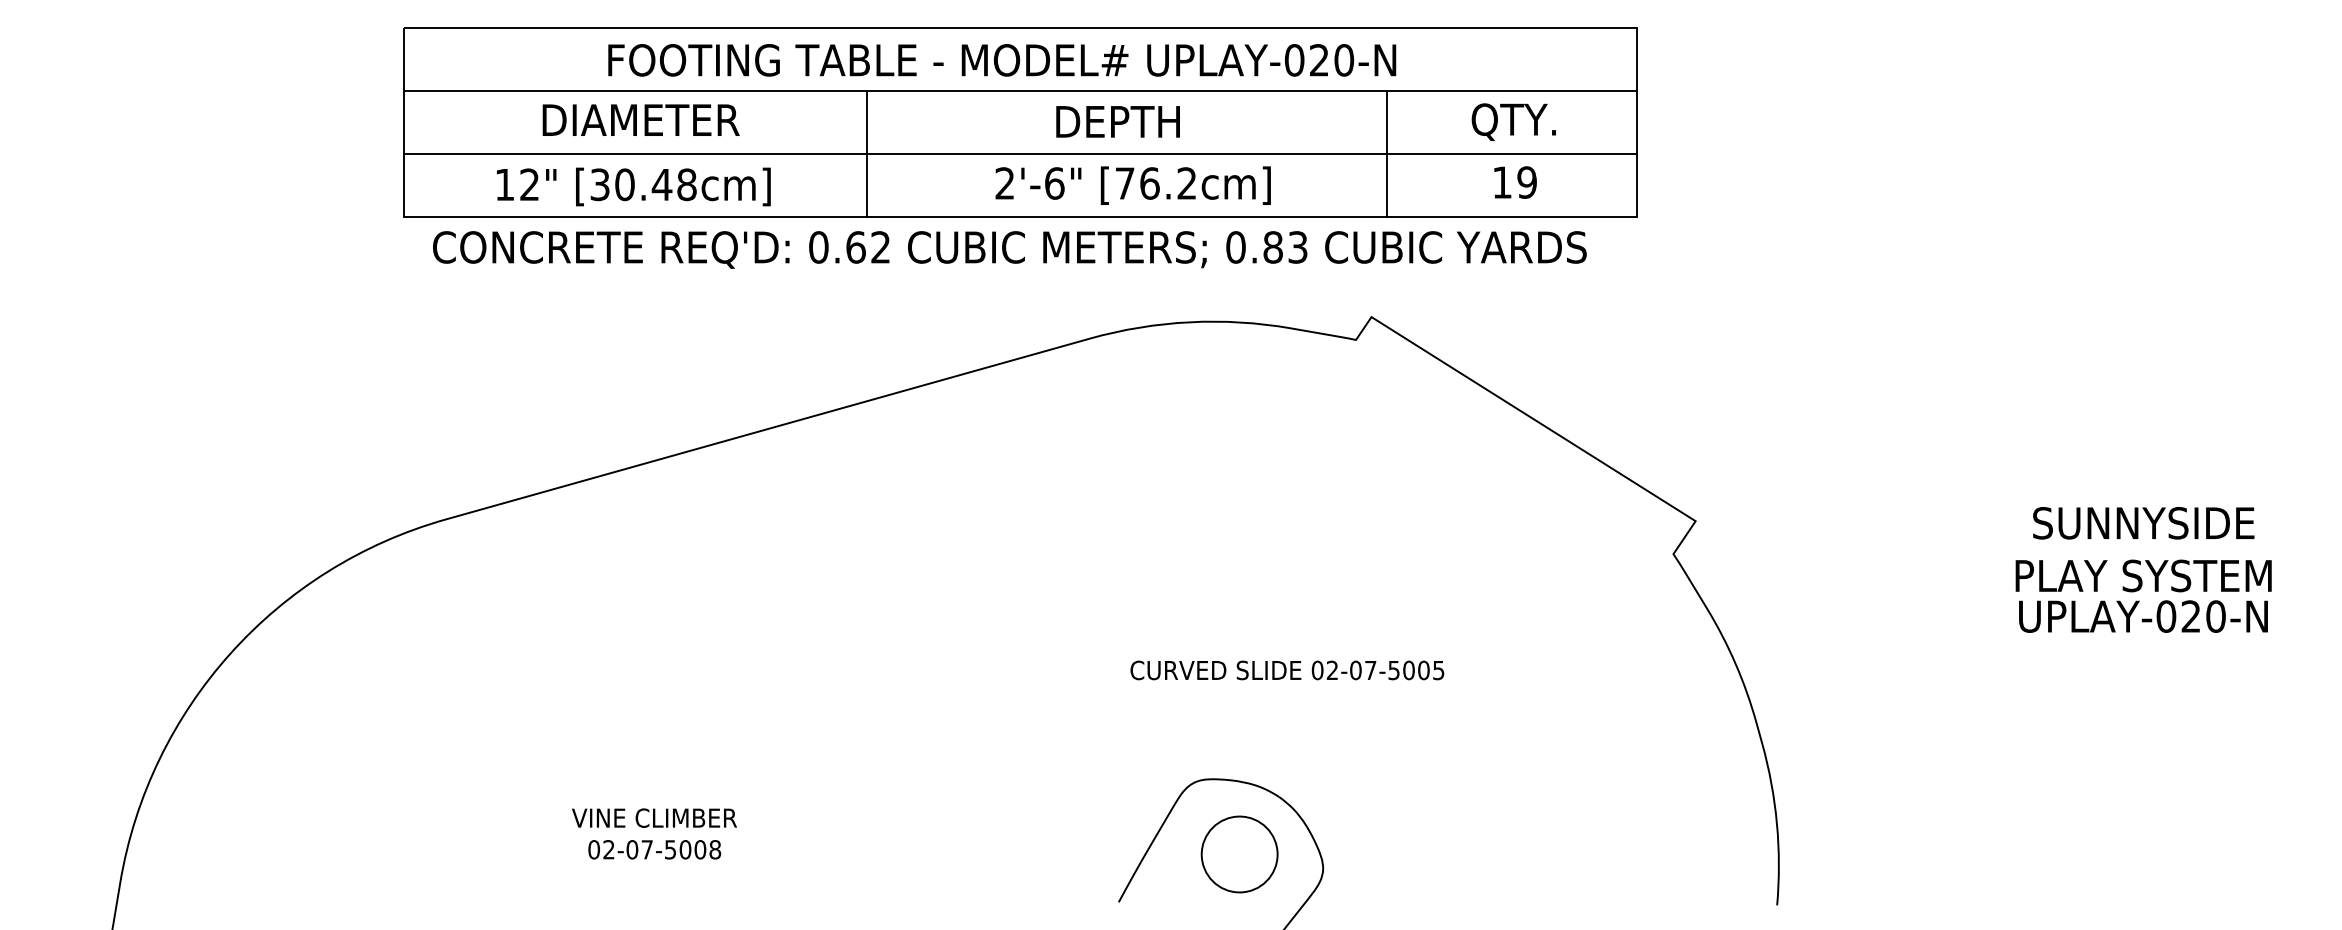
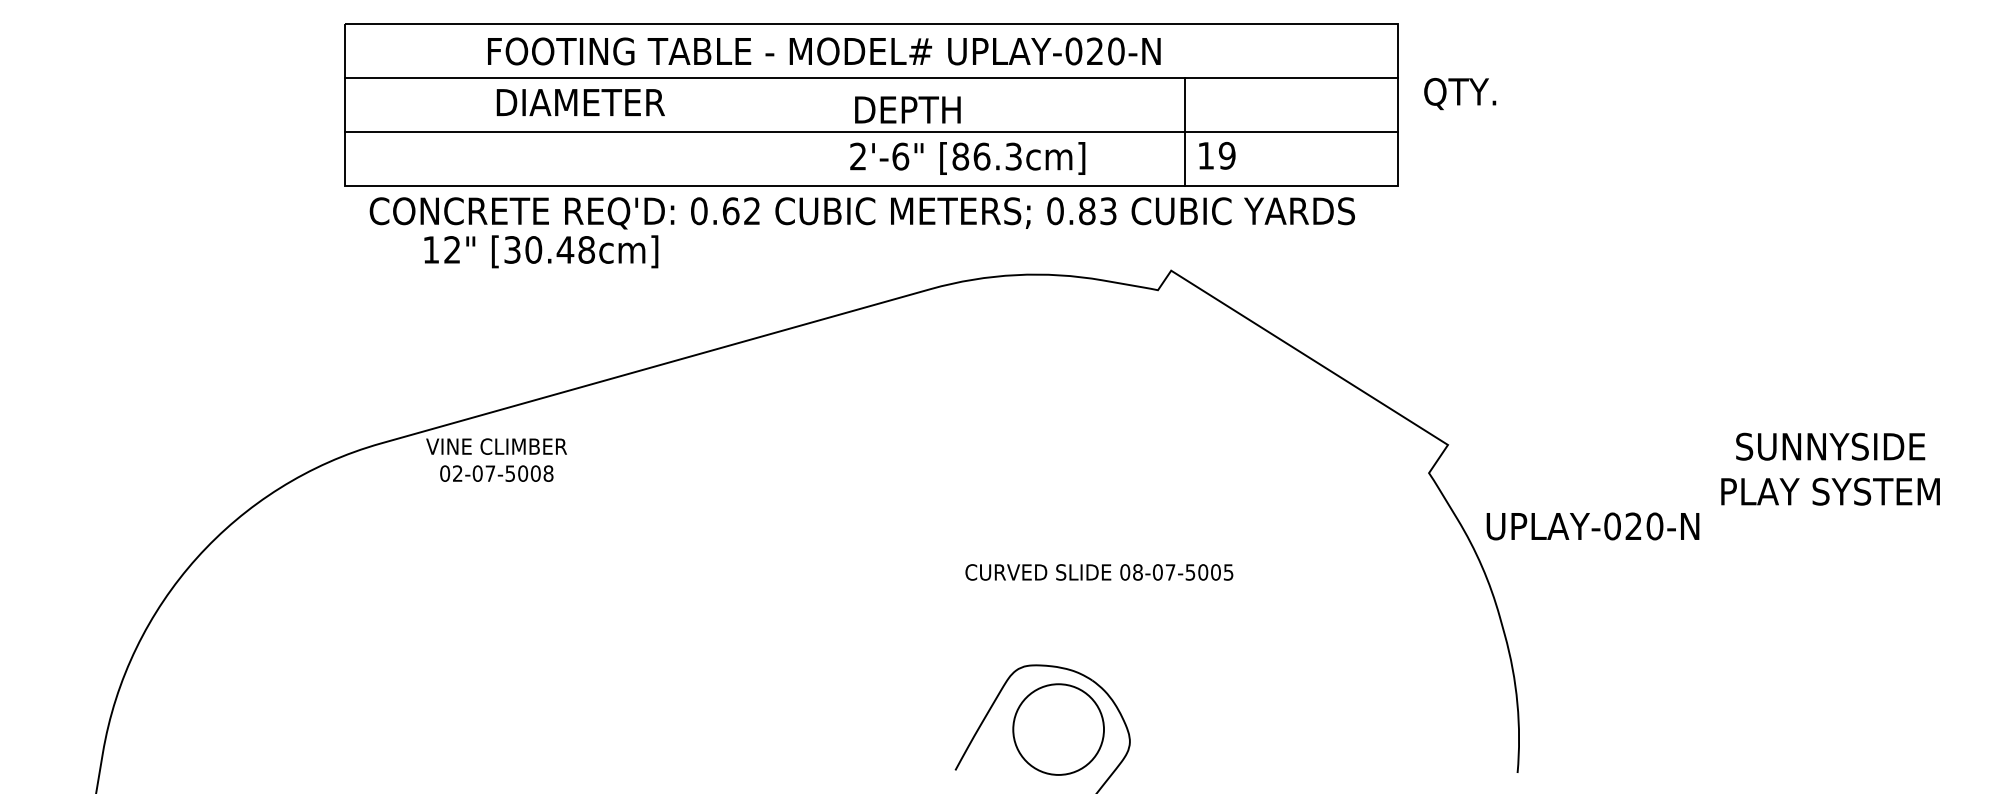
text: (1002, 60) -> (824, 51), moved
text: (640, 119) -> (580, 101), moved
text: (1117, 121) -> (907, 109), moved
text: (1513, 121) -> (1459, 93), moved
line: (866, 153) -> (739, 131), removed
text: (1515, 182) -> (1217, 155), moved
text: (1155, 183) -> (986, 156), [76.2cm] -> [86.3cm]
text: (633, 186) -> (541, 251), moved
text: (2143, 616) -> (1593, 526), moved
text: (1332, 670) -> (1137, 572), 02-07-5005 -> 08-07-5005
text: (654, 833) -> (496, 459), moved
circle: (1239, 854) -> (1058, 729), size x1.4

